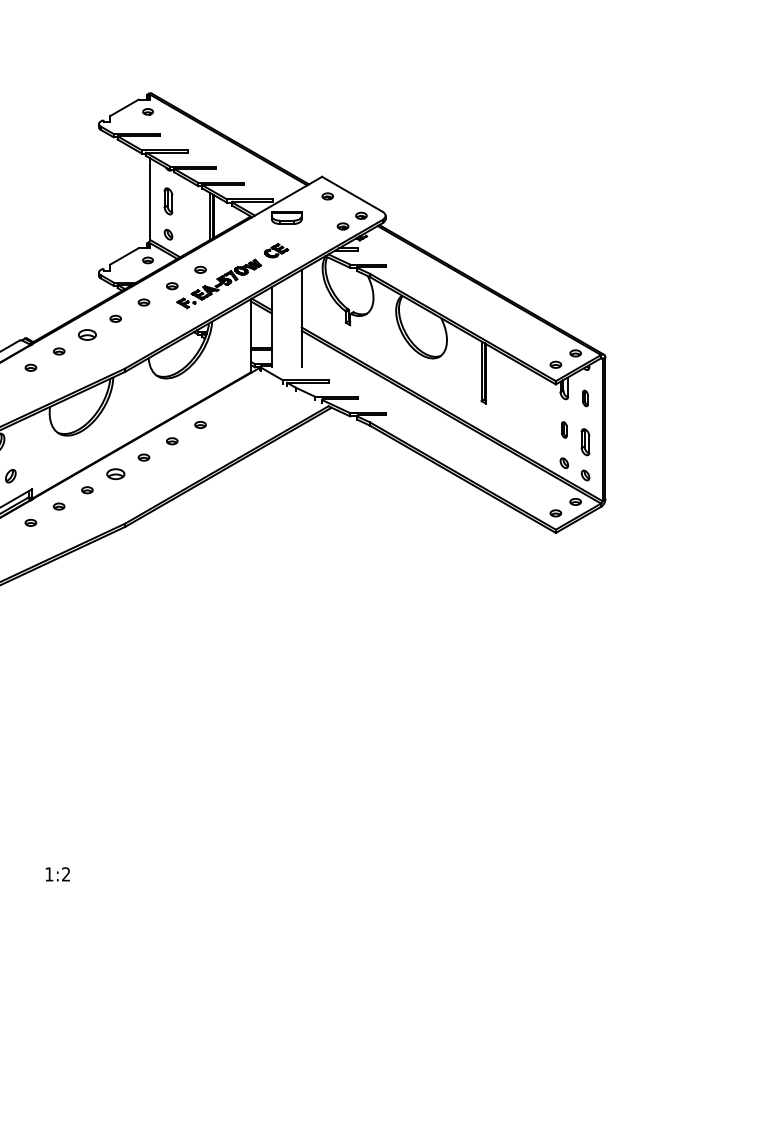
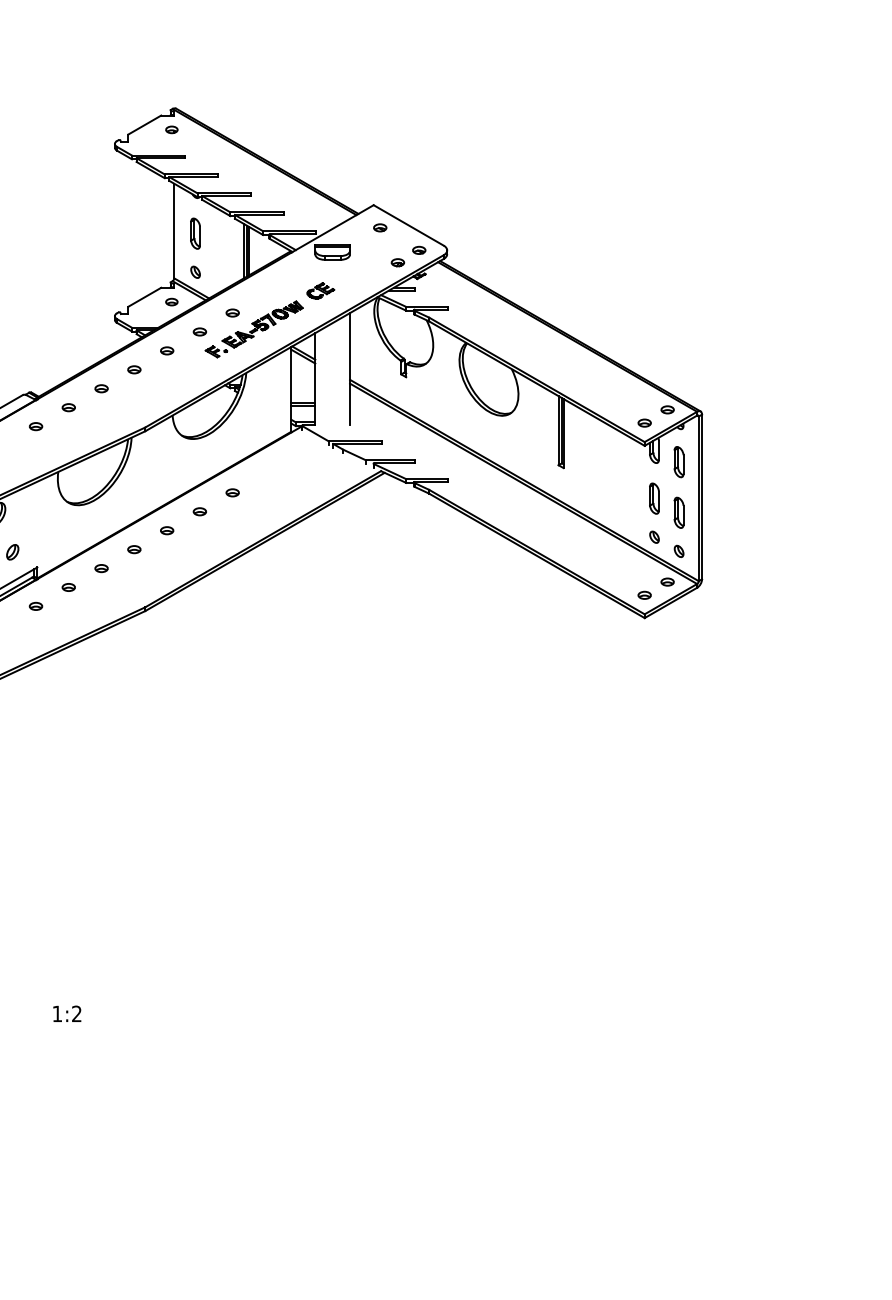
part: (87, 335) -> (101, 389), size x0.62
part: (585, 398) -> (679, 462), size x1.67
part: (564, 429) -> (654, 498), size x1.67
part: (115, 473) -> (134, 549), size x0.62

